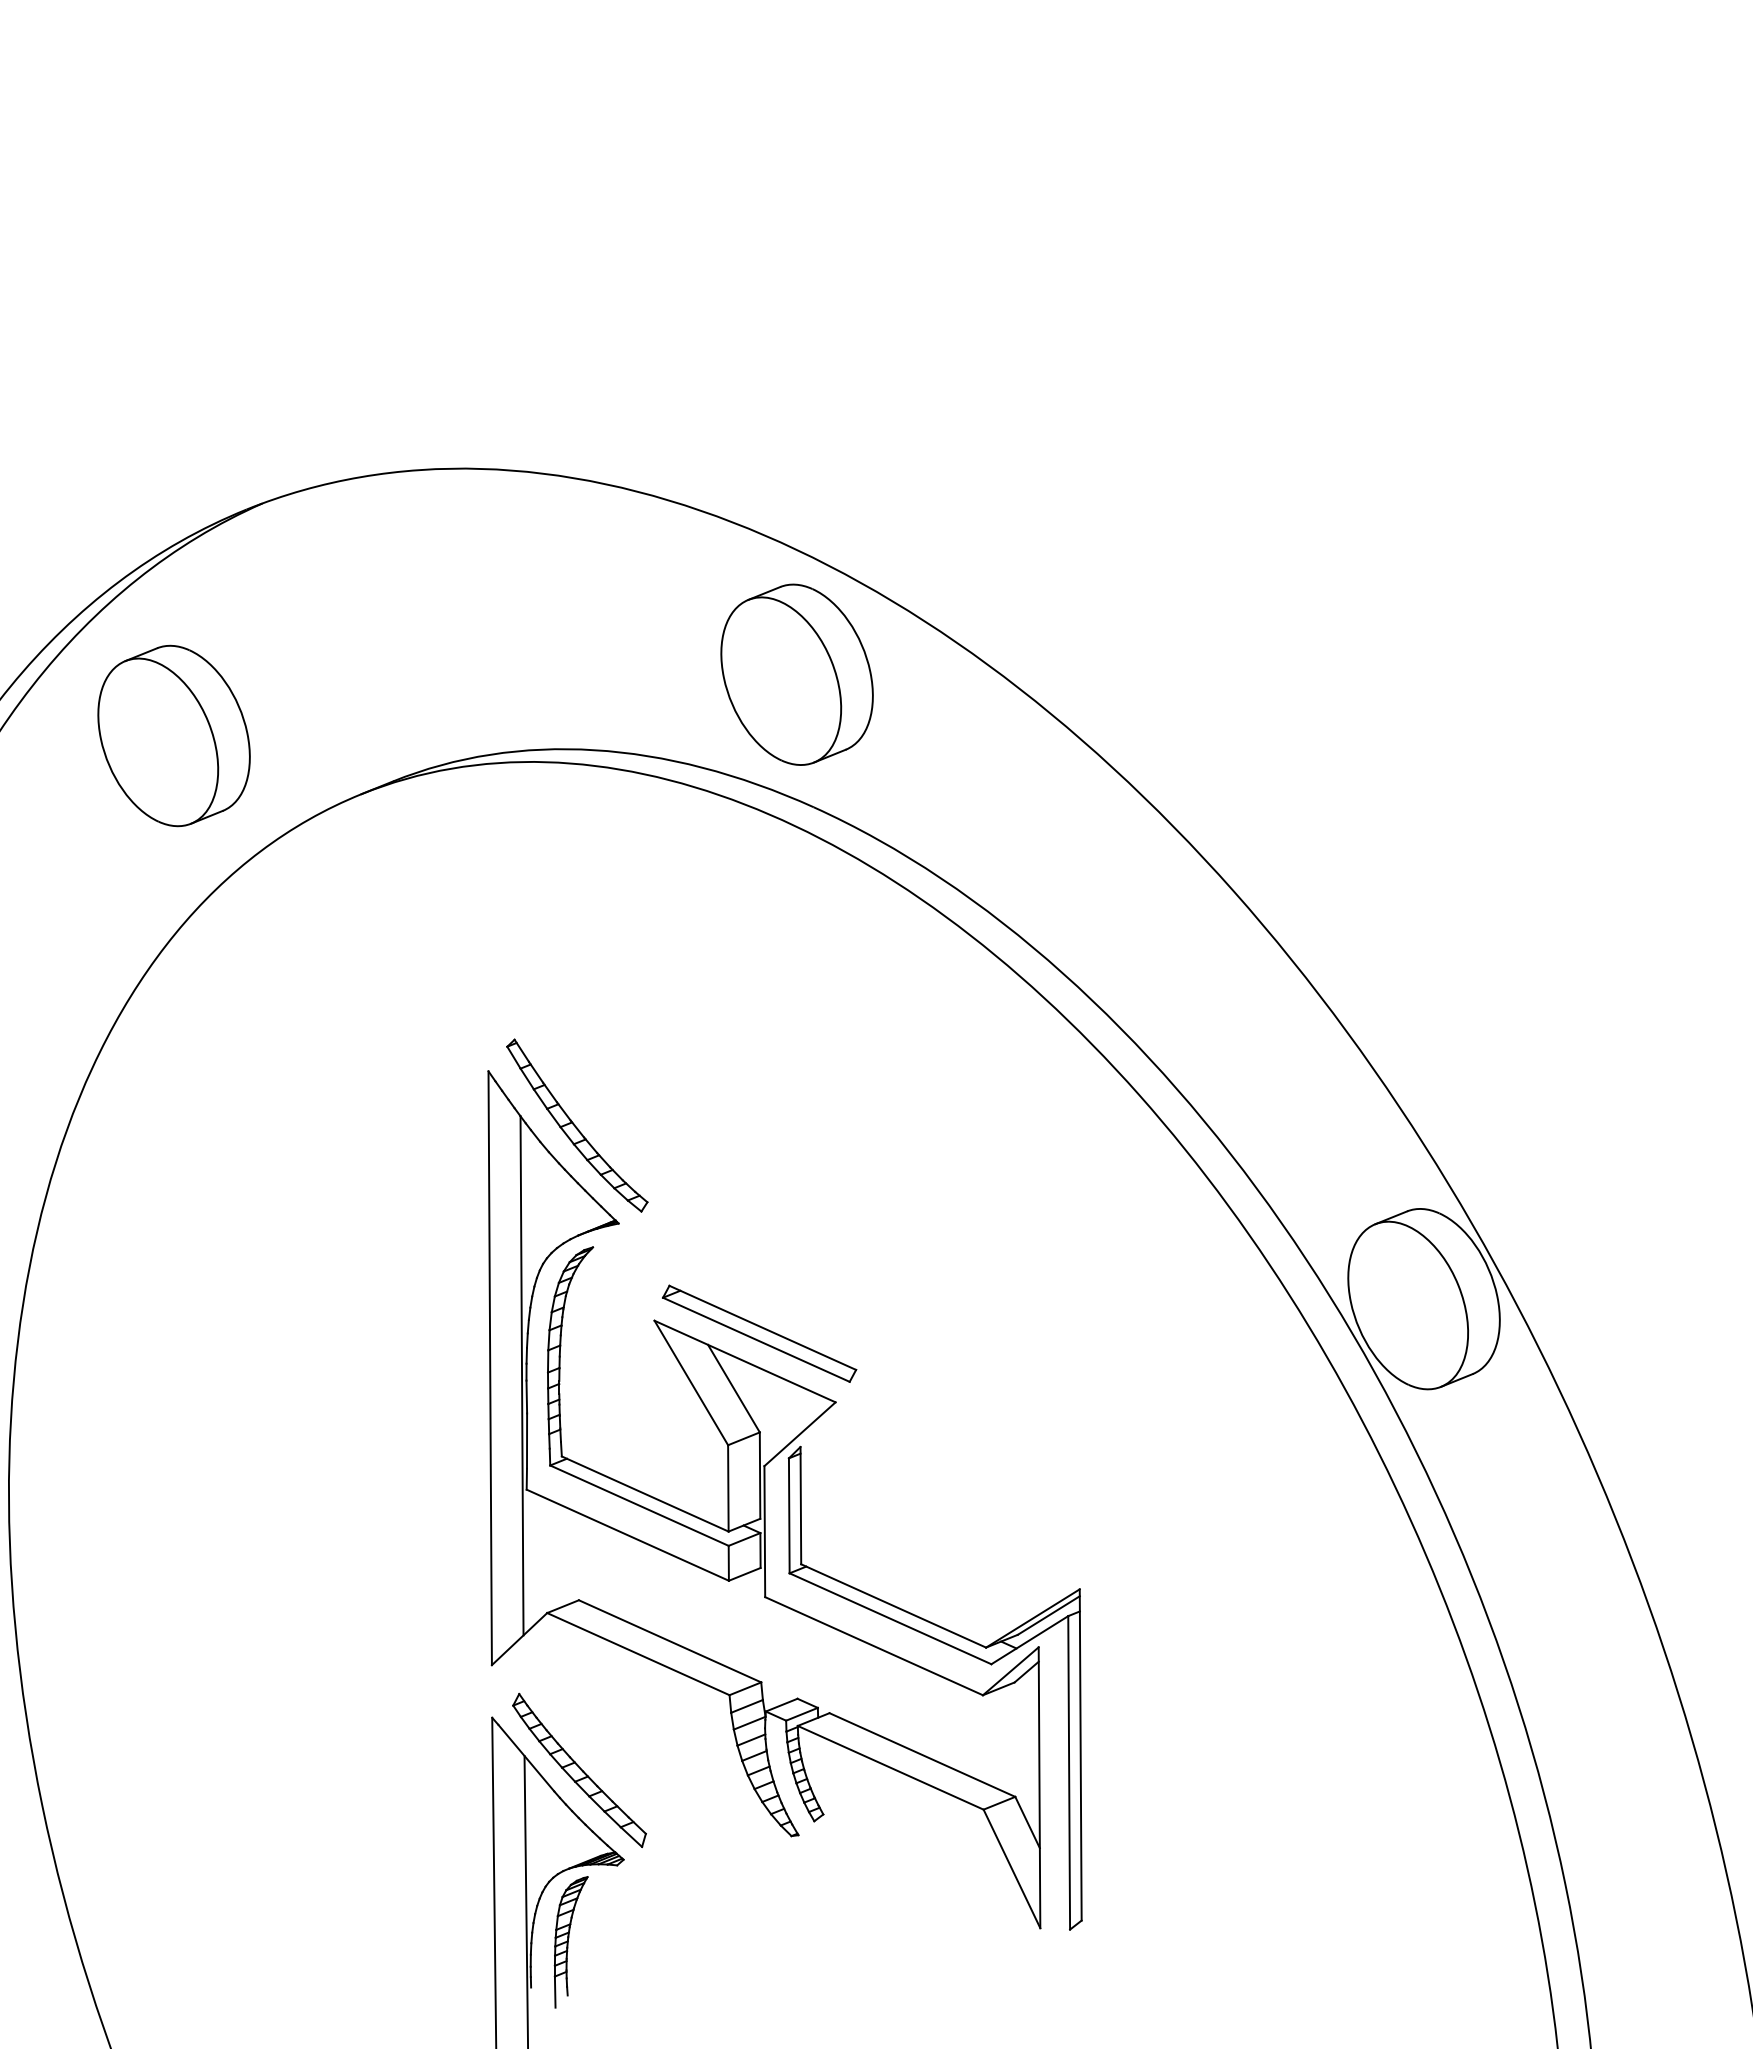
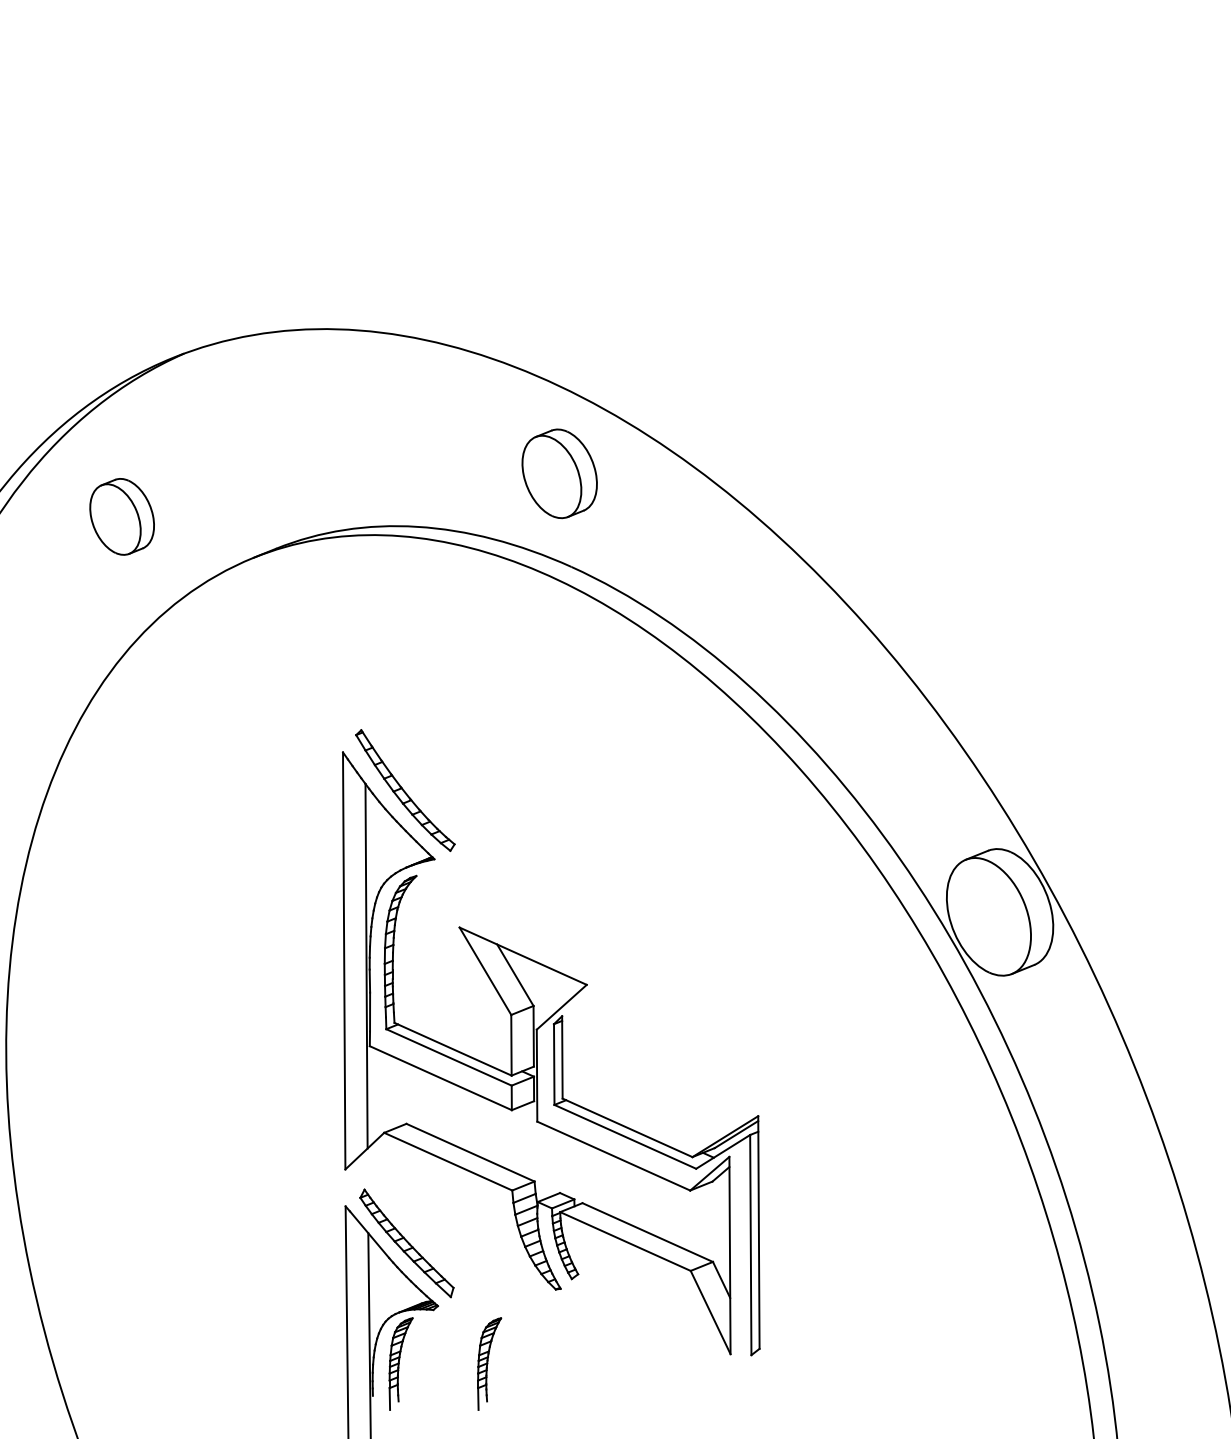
part: (796, 674) -> (559, 473), size x0.7
part: (173, 735) -> (121, 516), size x0.6
part: (759, 1333) -> (533, 936), removed
part: (696, 1942) -> (489, 1364), added

